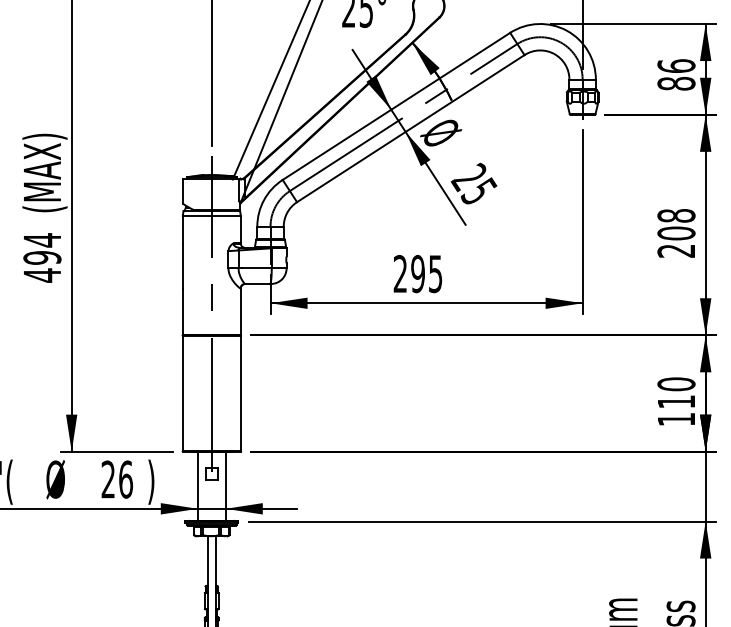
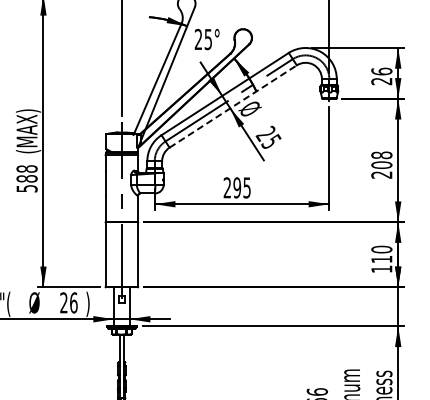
text: (675, 83) -> (381, 81), 86 -> 26
line: (411, 128) -> (233, 106), solid -> dashed
text: (41, 257) -> (26, 178), 494 -> 588

